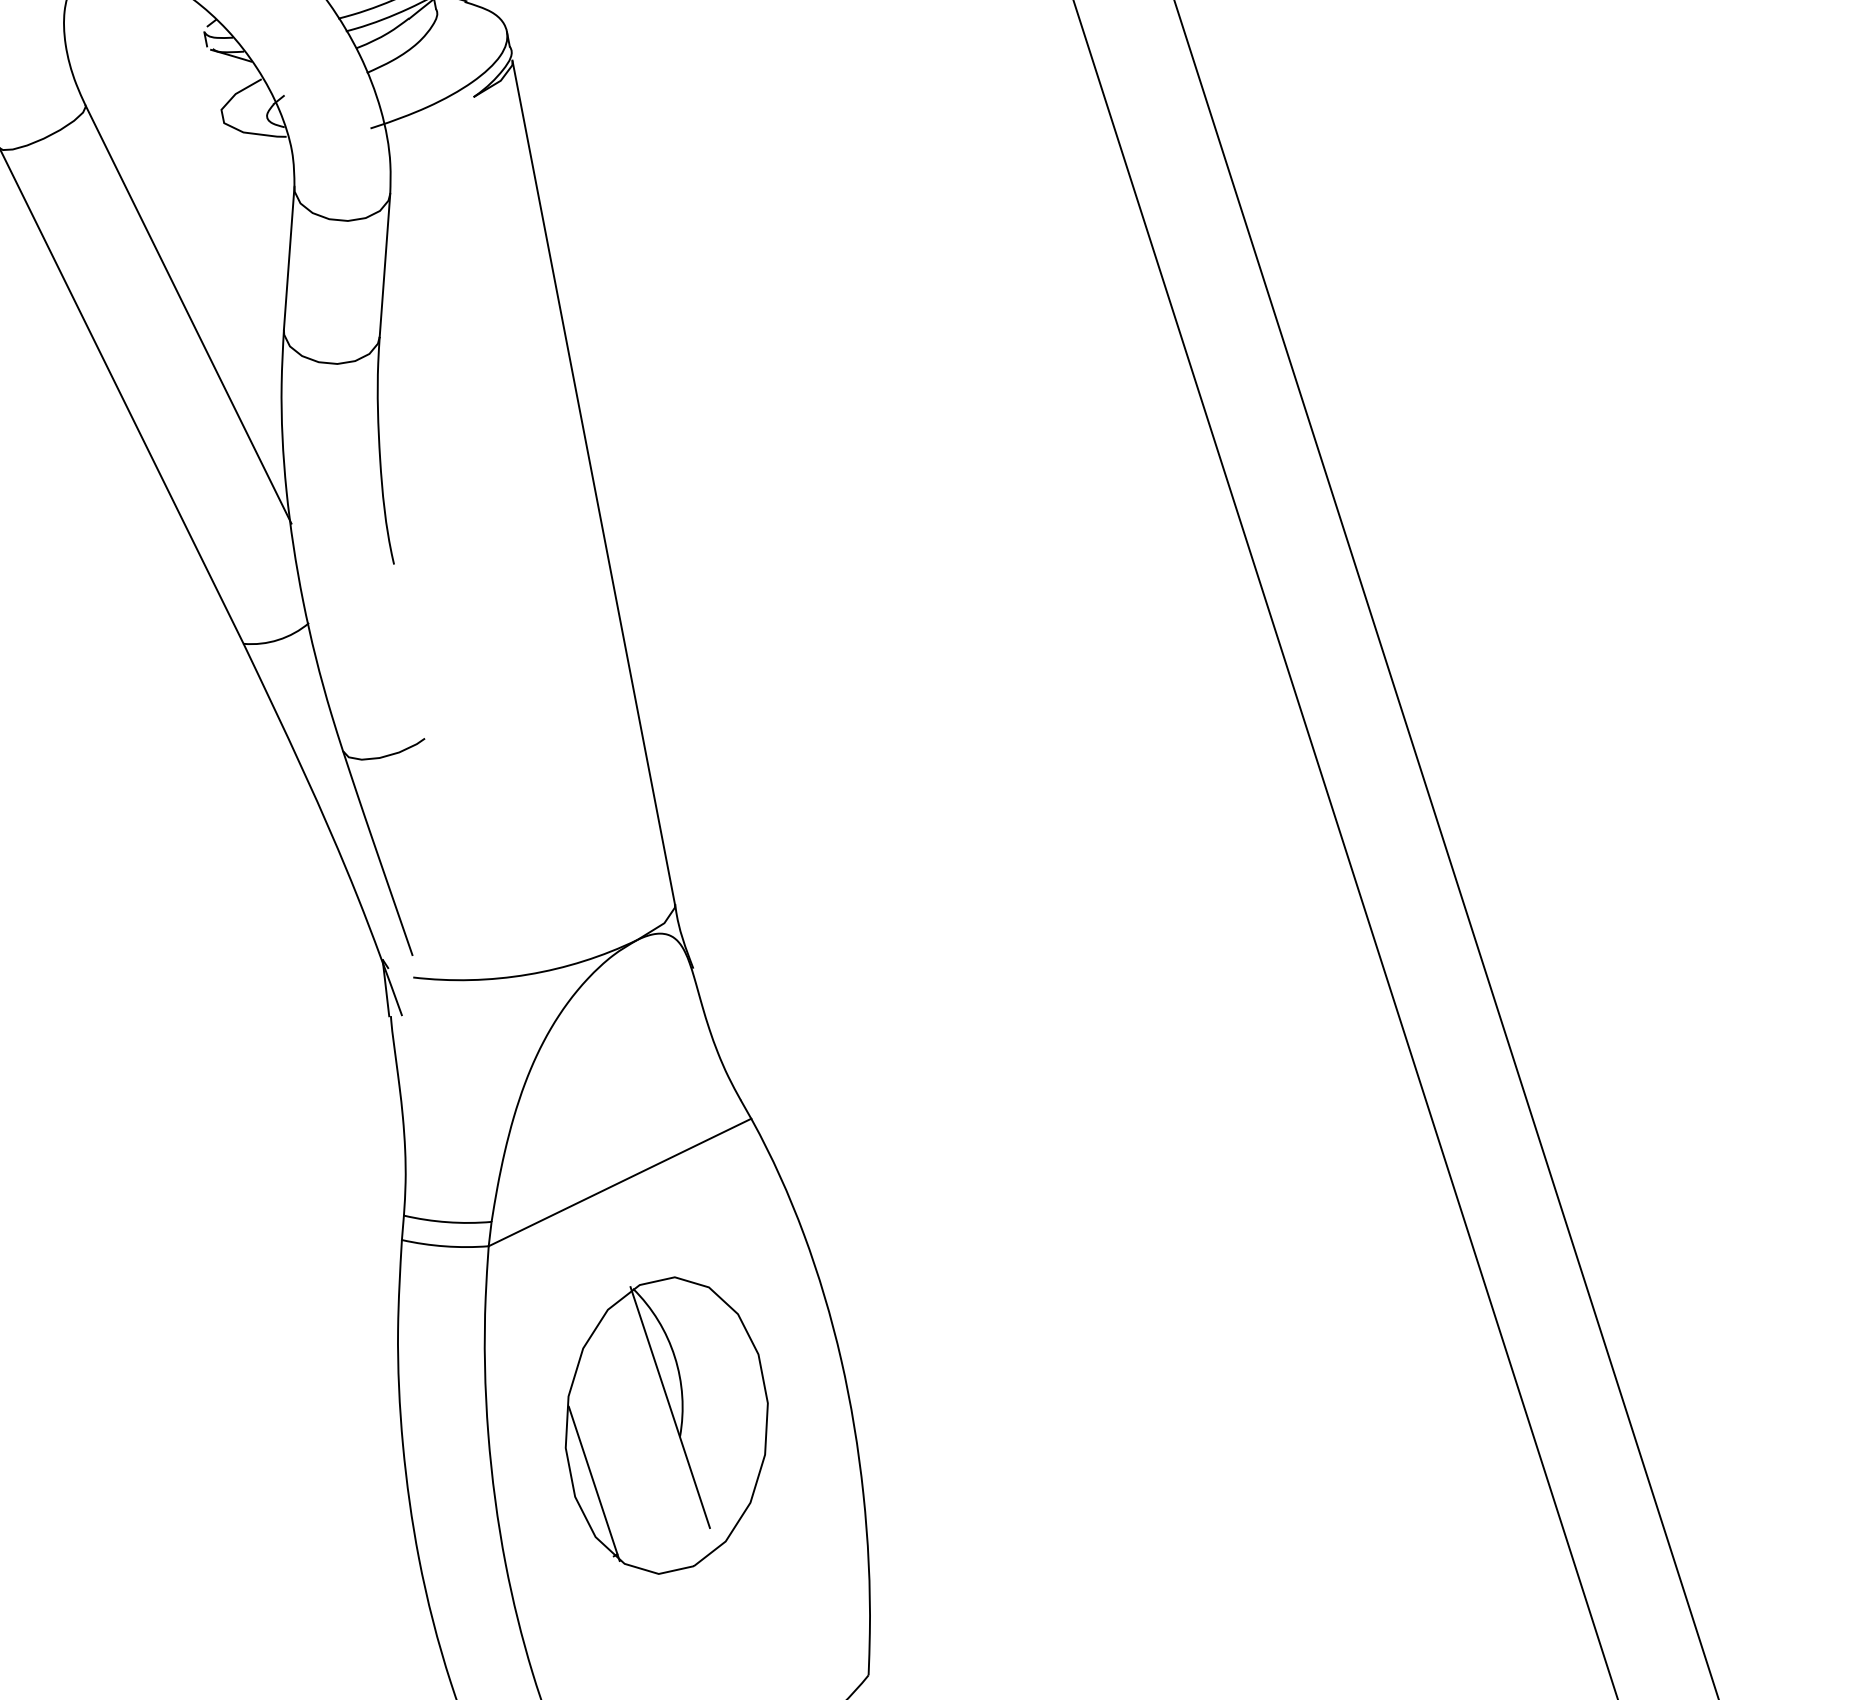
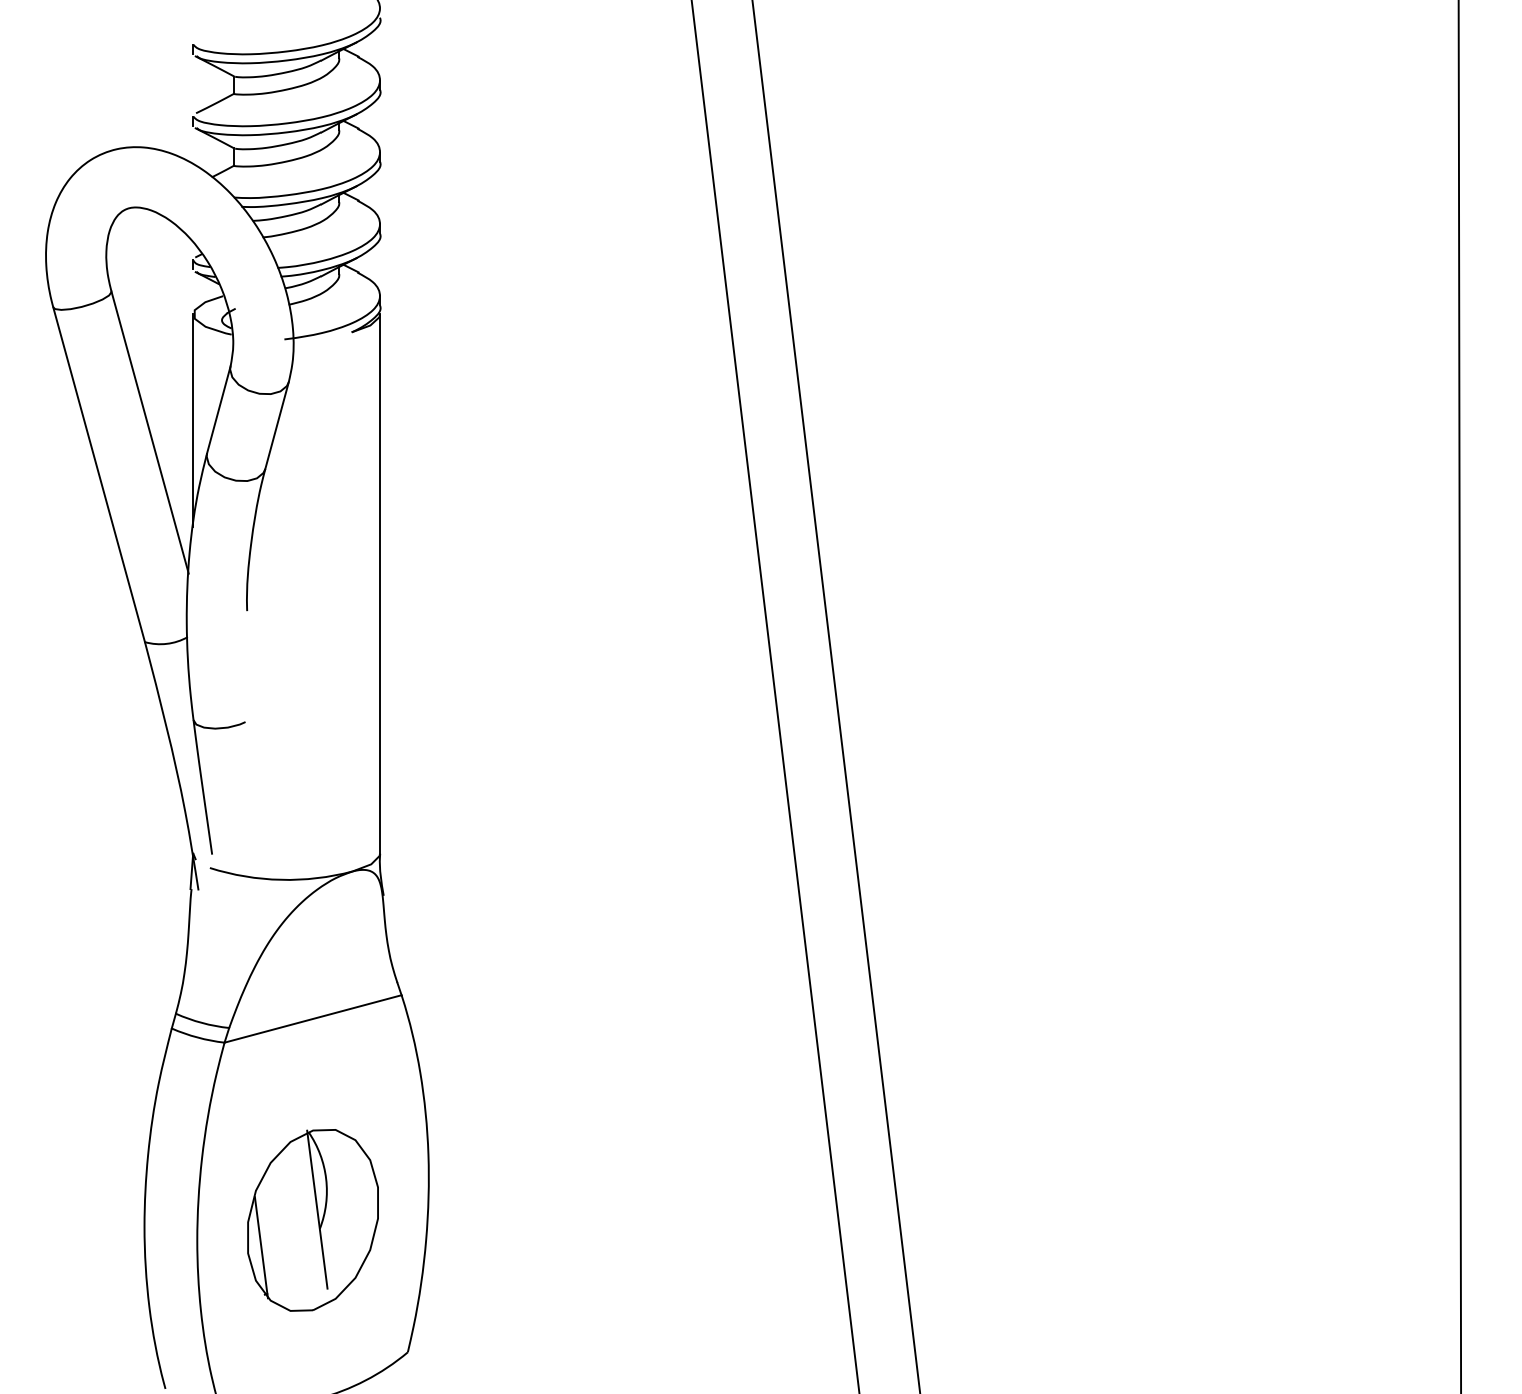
line: (252, 282) -> (193, 420), added
part: (665, 1425) -> (312, 1220), moved

